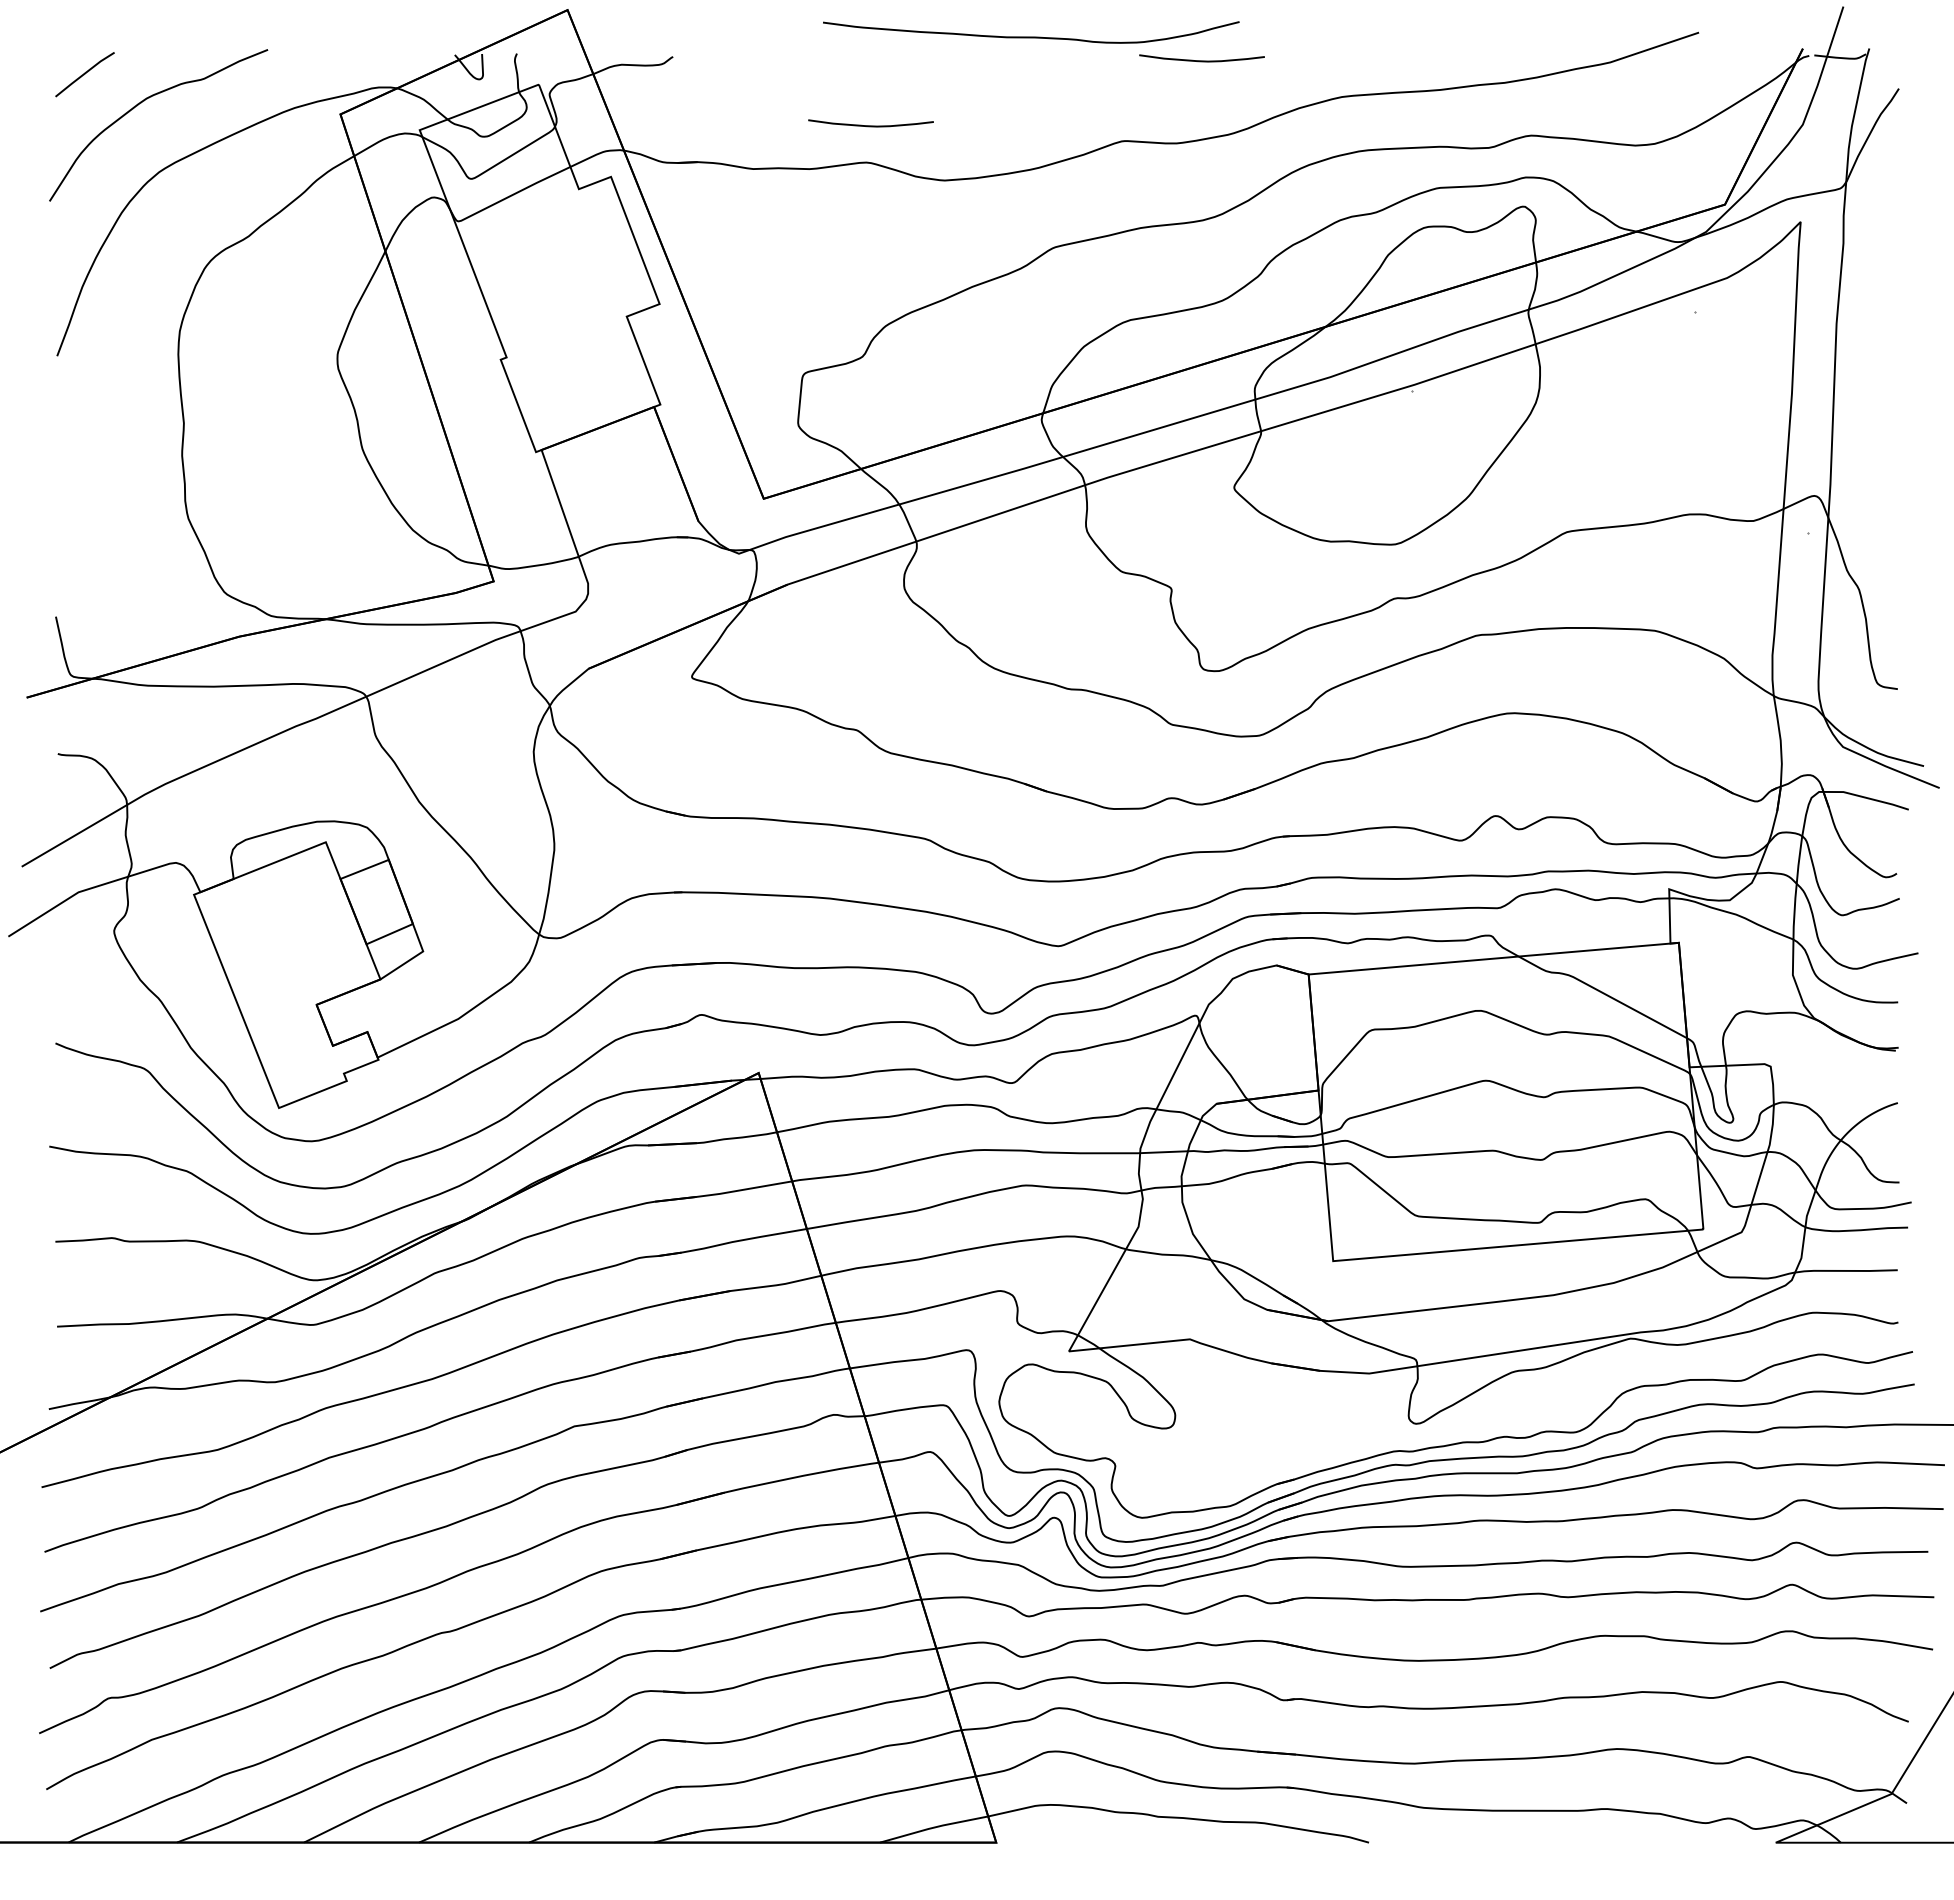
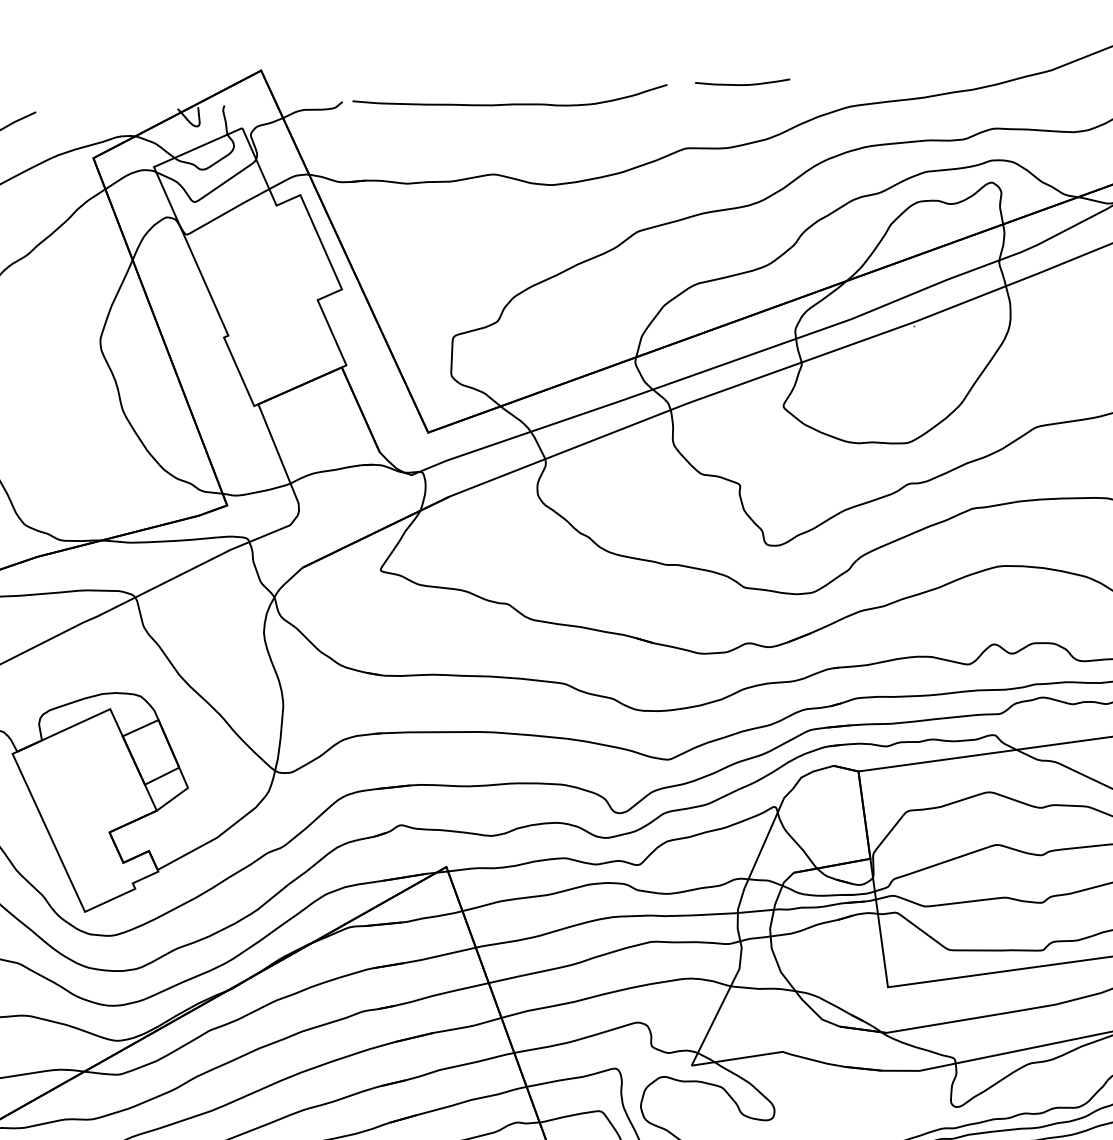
curve: (1031, 36) -> (510, 103), moved
curve: (870, 125) -> (494, 146), removed

